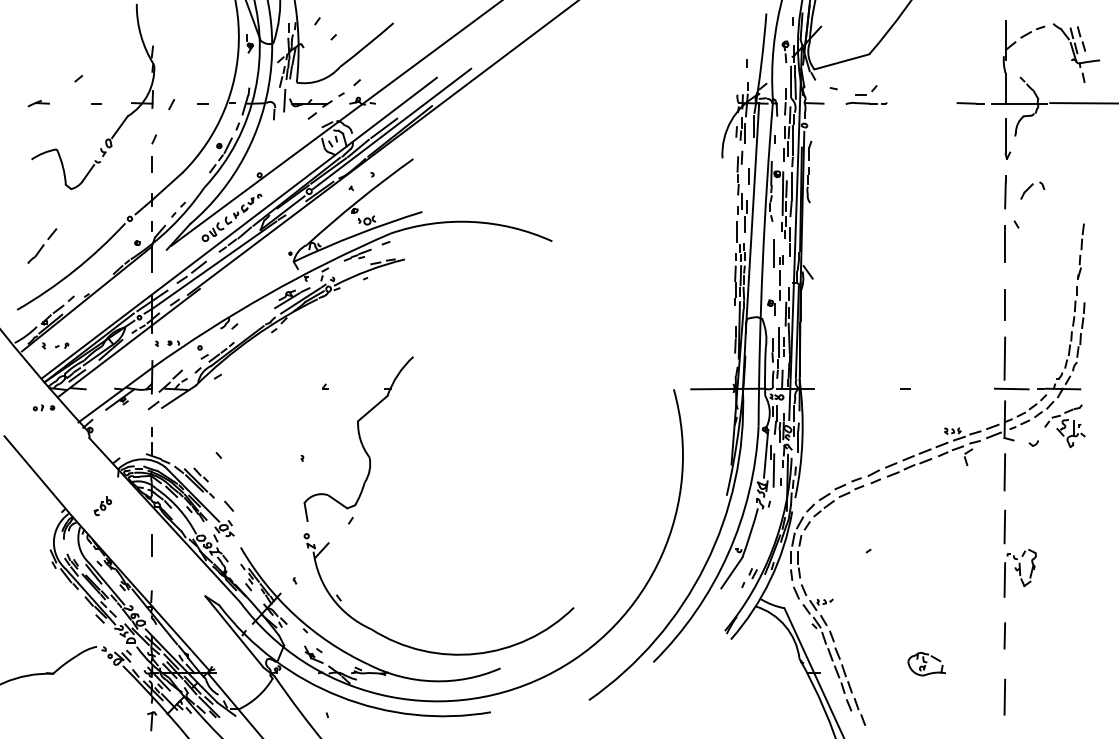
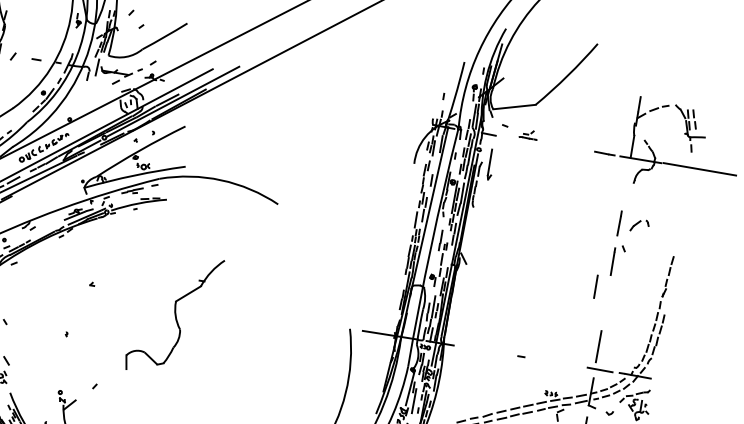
part: (866, 94) -> (528, 134), size x0.6
part: (1007, 138) -> (490, 164), moved
line: (1004, 304) -> (595, 286), moved
part: (358, 438) -> (174, 314), moved

